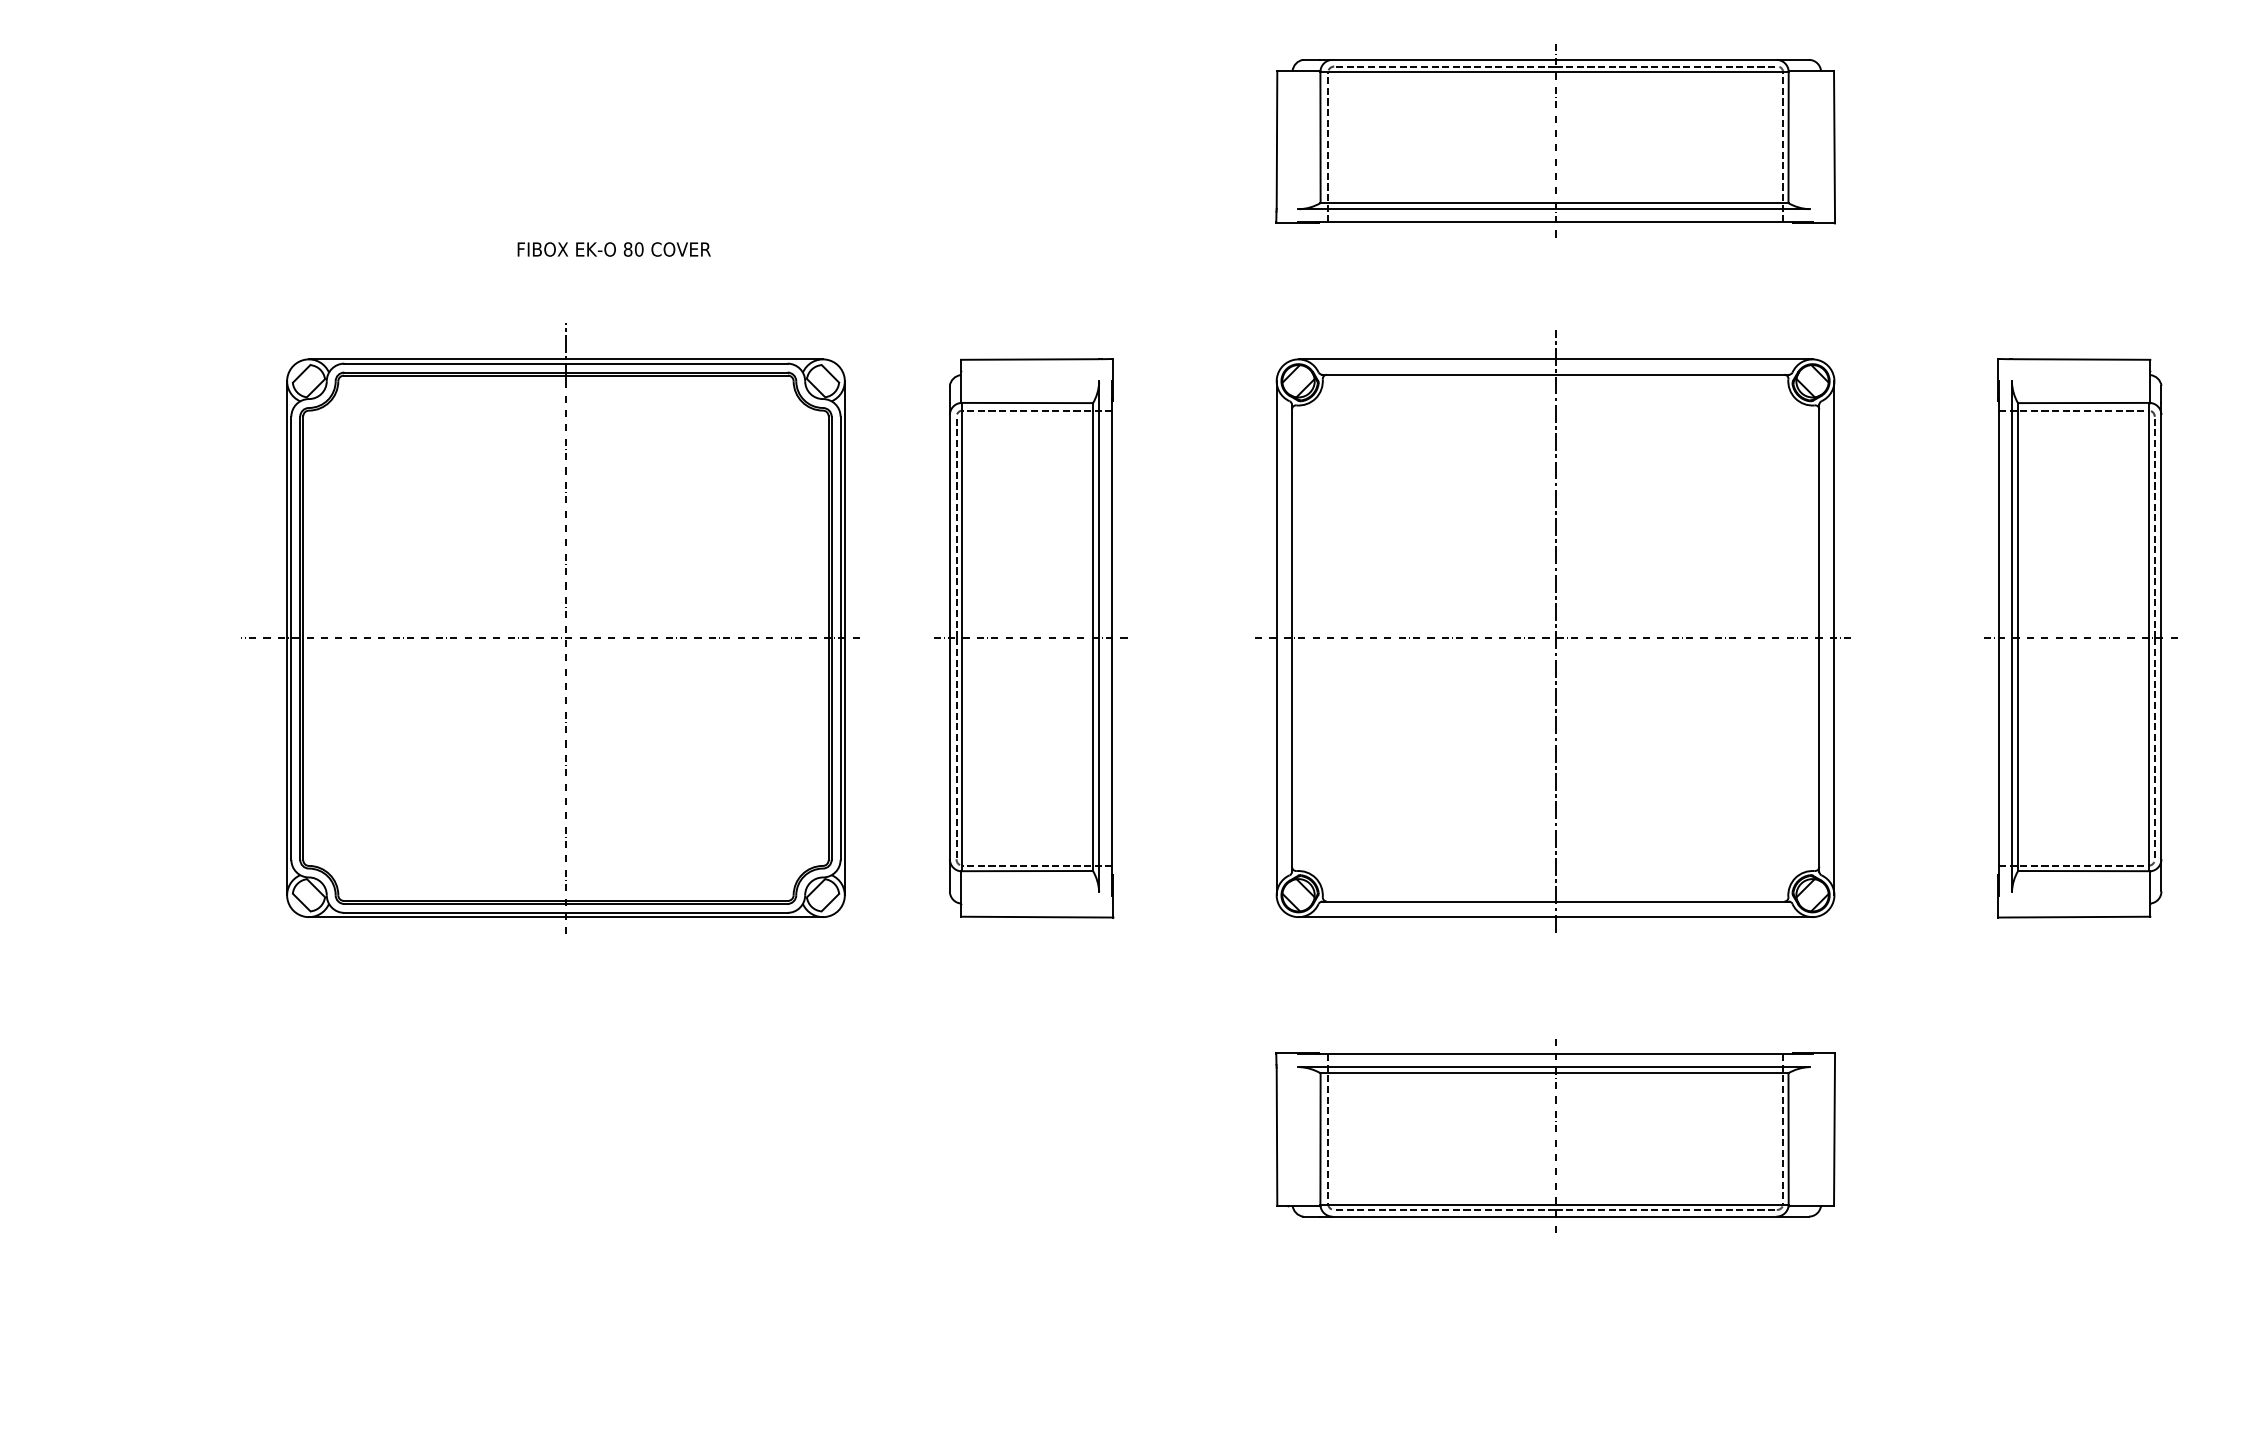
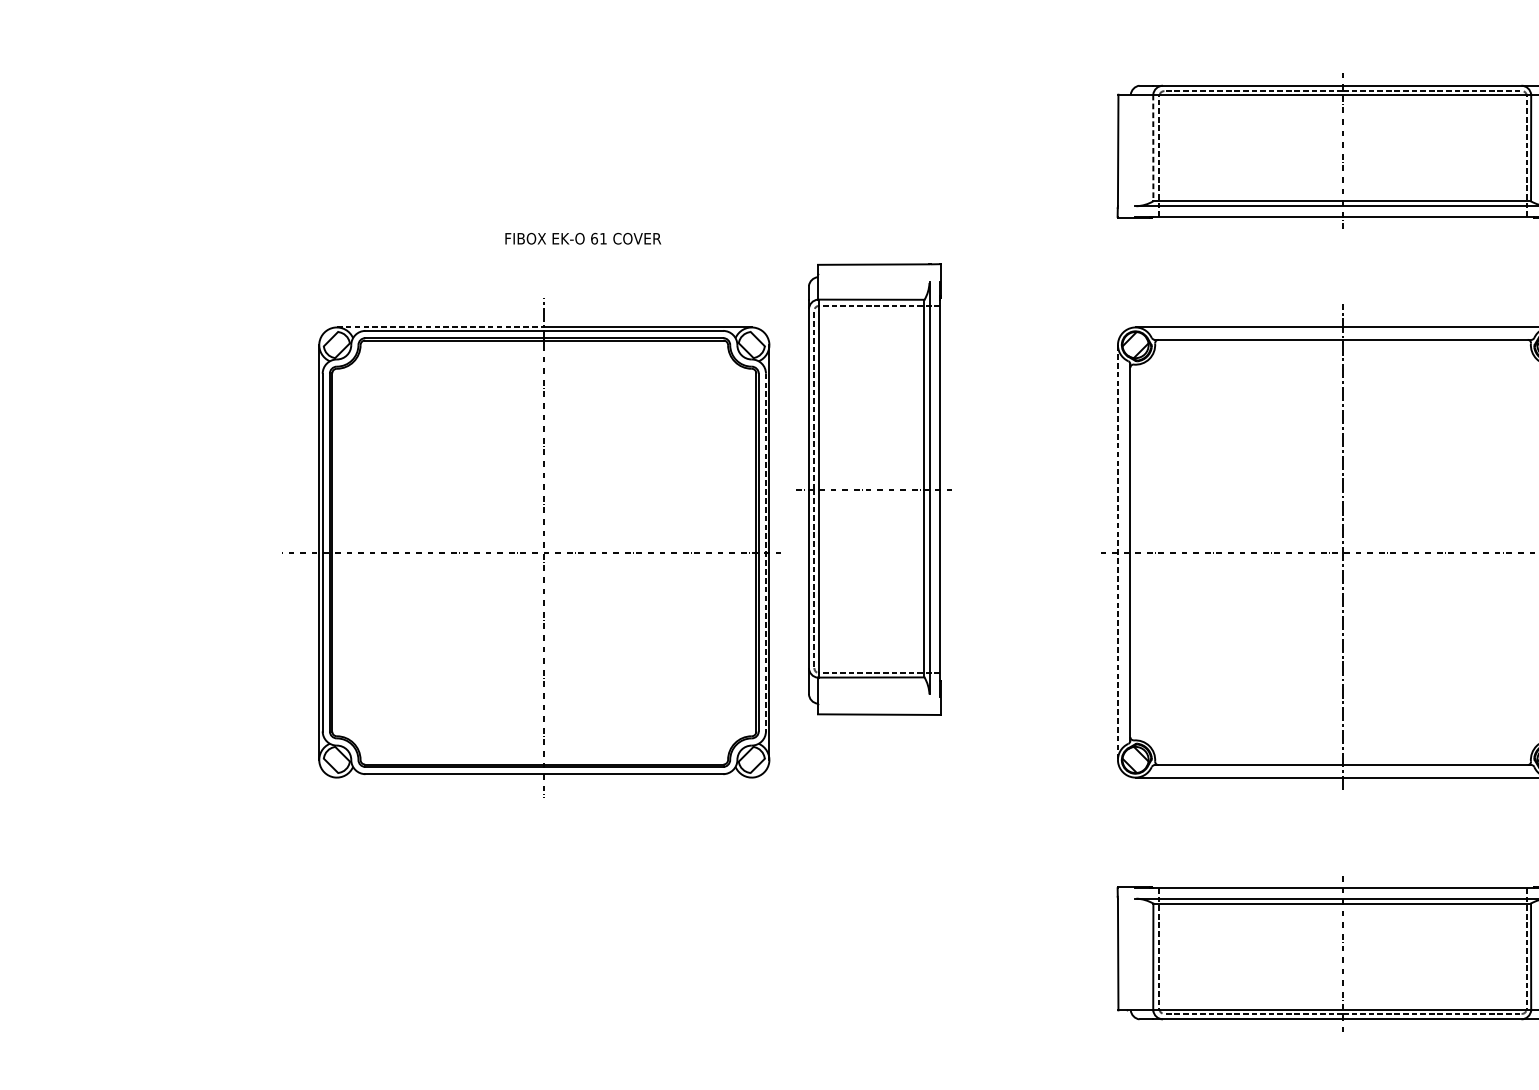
line: (1320, 137) -> (1153, 148), solid -> dashed
text: (633, 249) -> (598, 238), 80 -> 61
line: (437, 359) -> (440, 327), solid -> dashed
line: (840, 638) -> (765, 552), solid -> dashed
part: (1030, 638) -> (874, 489), moved
line: (1276, 638) -> (1117, 552), solid -> dashed
line: (565, 917) -> (543, 777), removed

